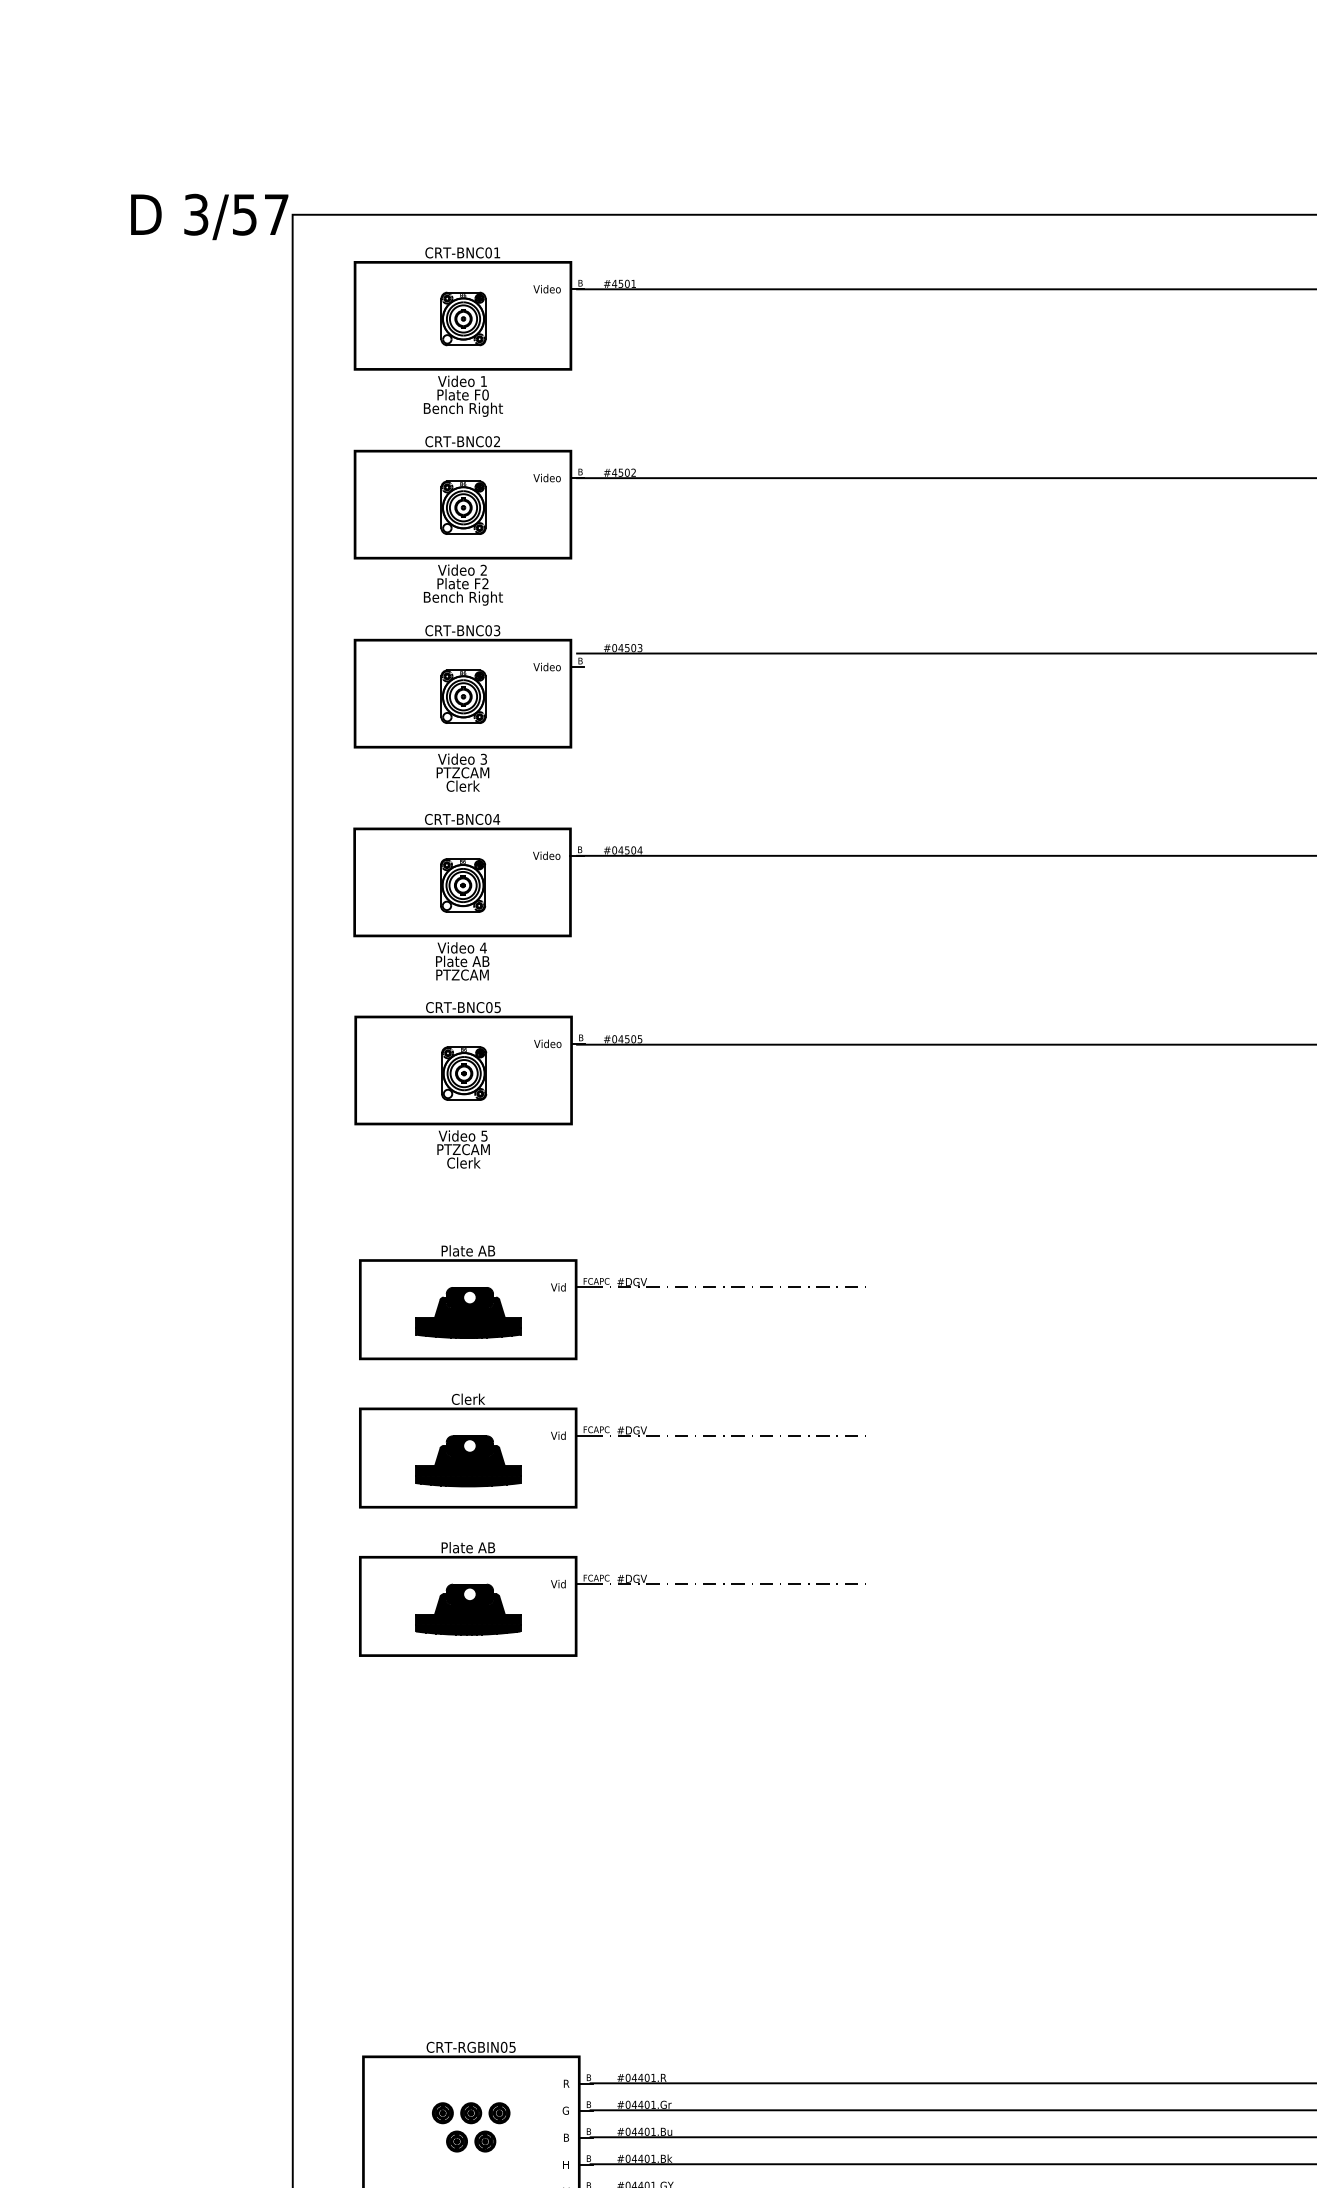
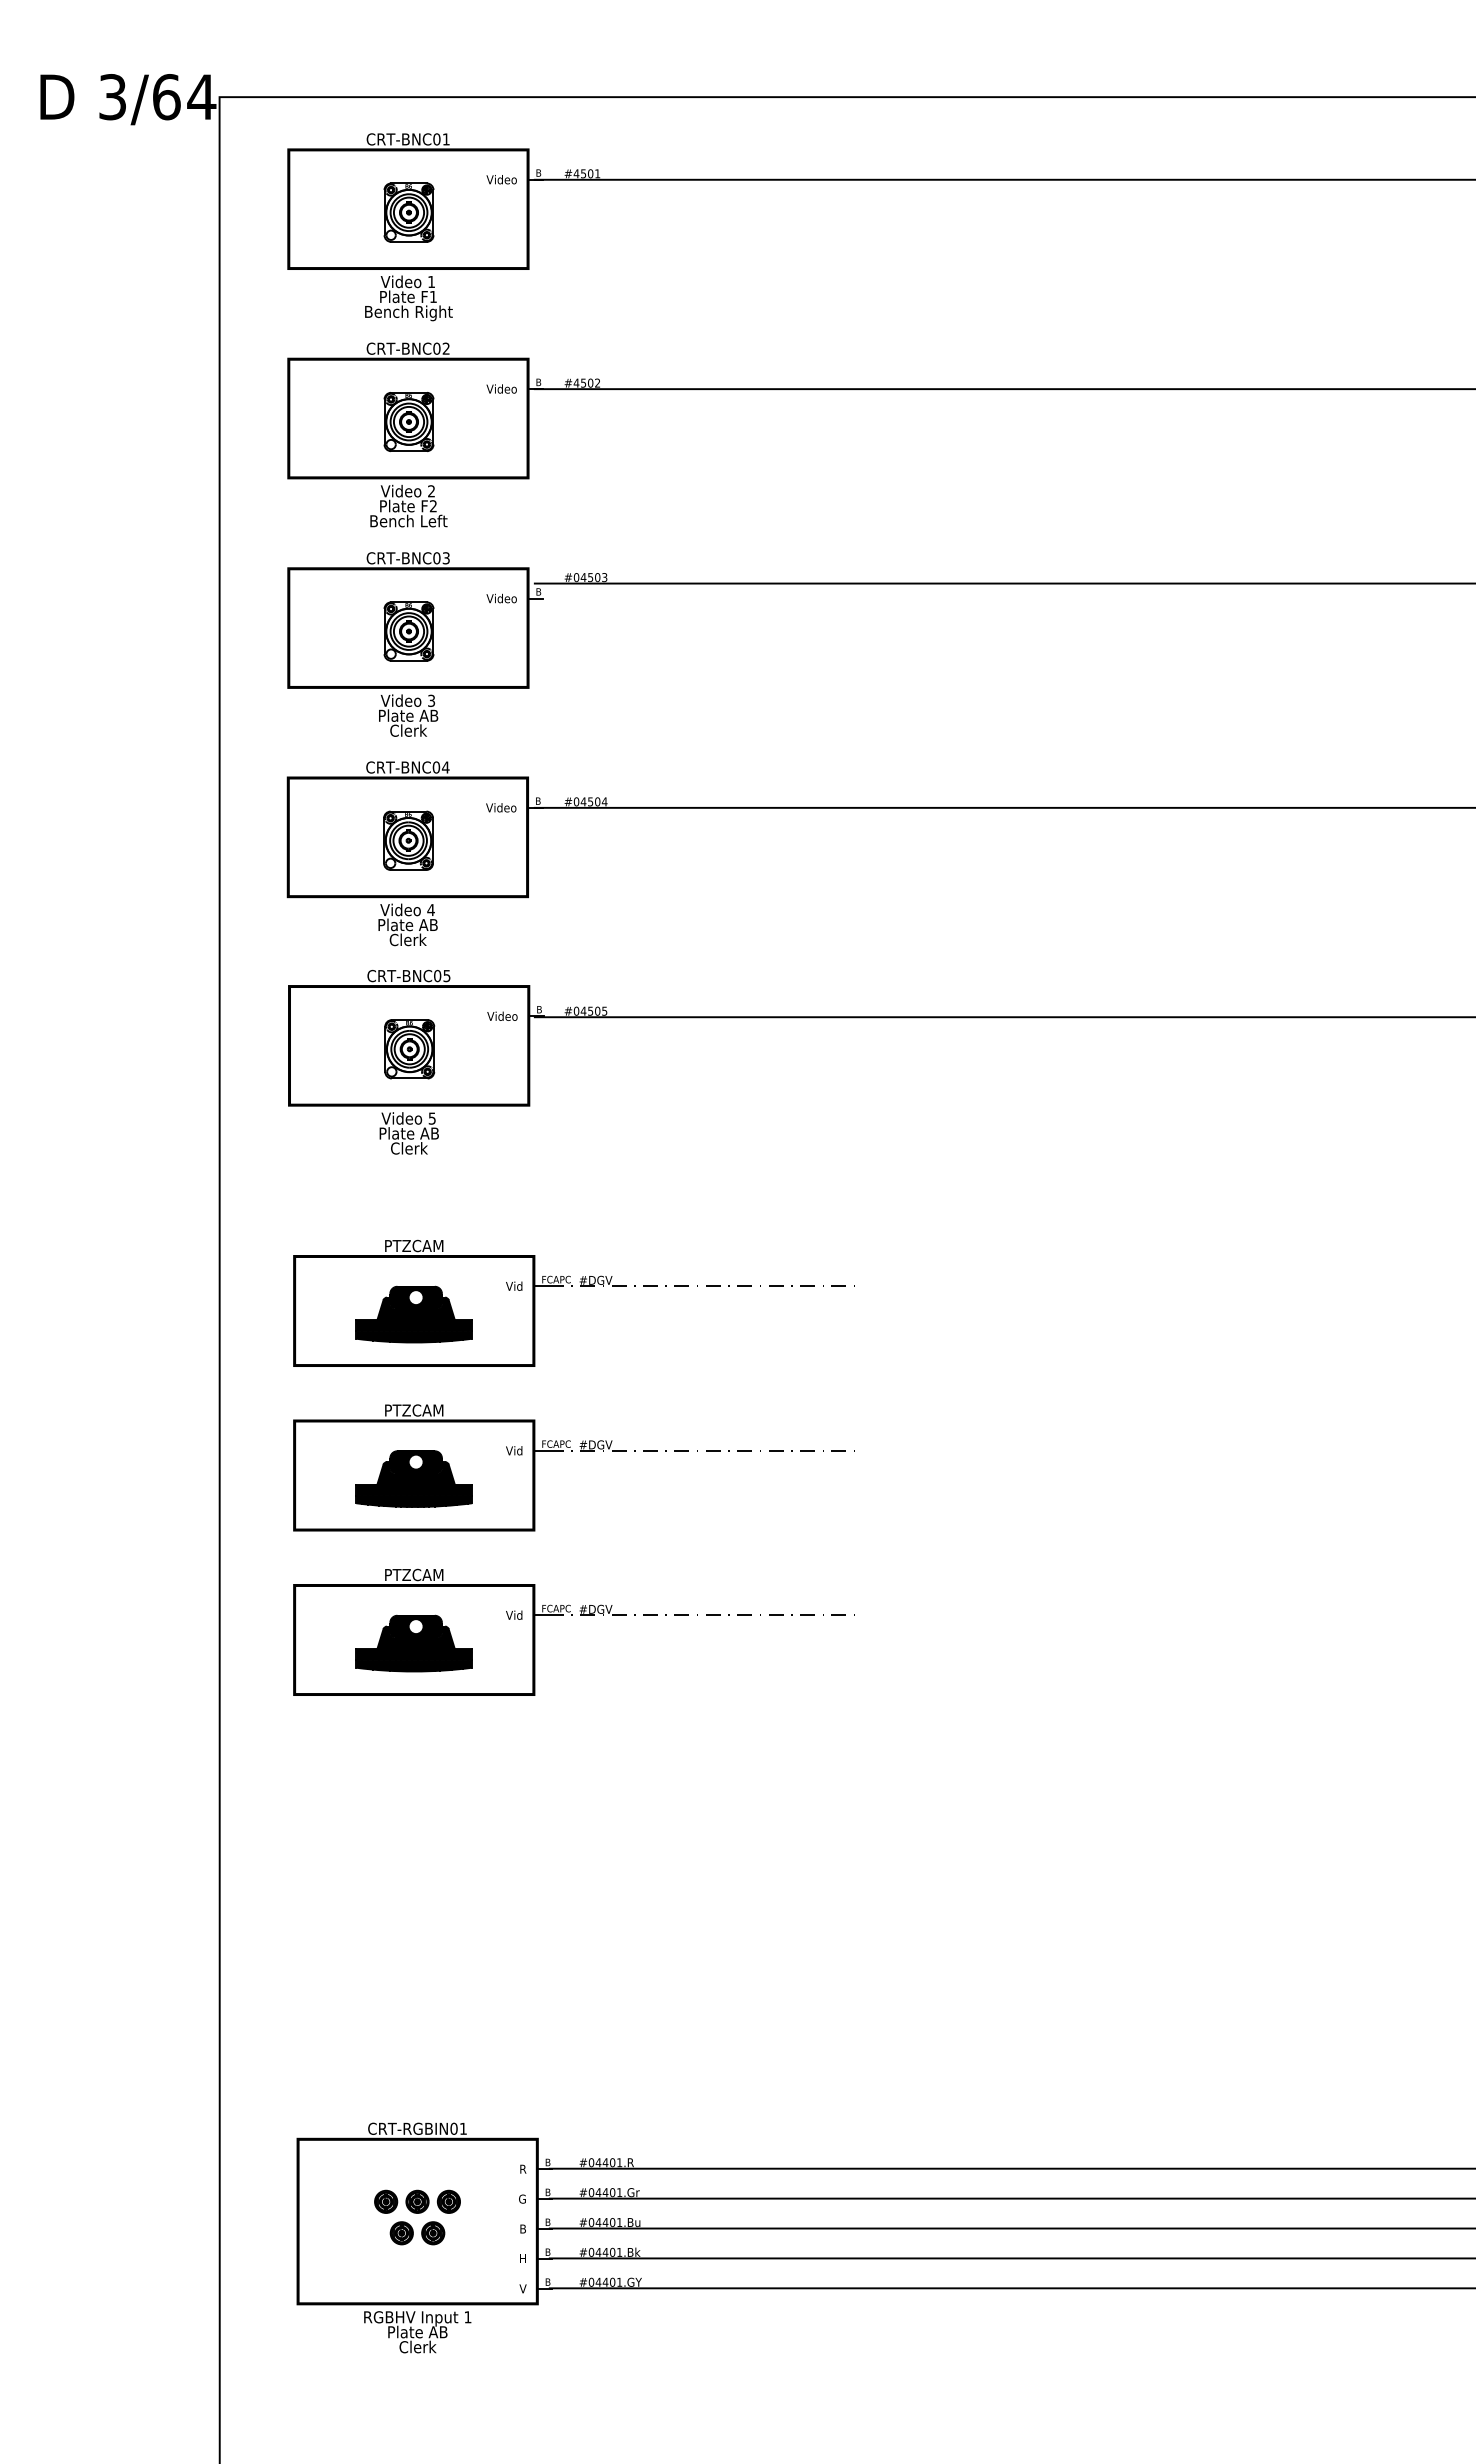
text: (260, 215) -> (184, 97), 3/57 -> 3/64
text: (485, 394) -> (433, 296), F0 -> F1
text: (463, 598) -> (408, 522), Bench Right -> Bench Left
text: (463, 772) -> (408, 715), PTZCAM -> Plate AB
text: (462, 974) -> (407, 939), PTZCAM -> Clerk
text: (463, 1149) -> (408, 1133), PTZCAM -> Plate AB
text: (467, 1250) -> (413, 1245), Plate AB -> PTZCAM
text: (468, 1399) -> (414, 1410), Clerk -> PTZCAM
text: (467, 1547) -> (413, 1574), Plate AB -> PTZCAM
text: (512, 2047) -> (463, 2128), CRT-RGBIN05 -> CRT-RGBIN01

